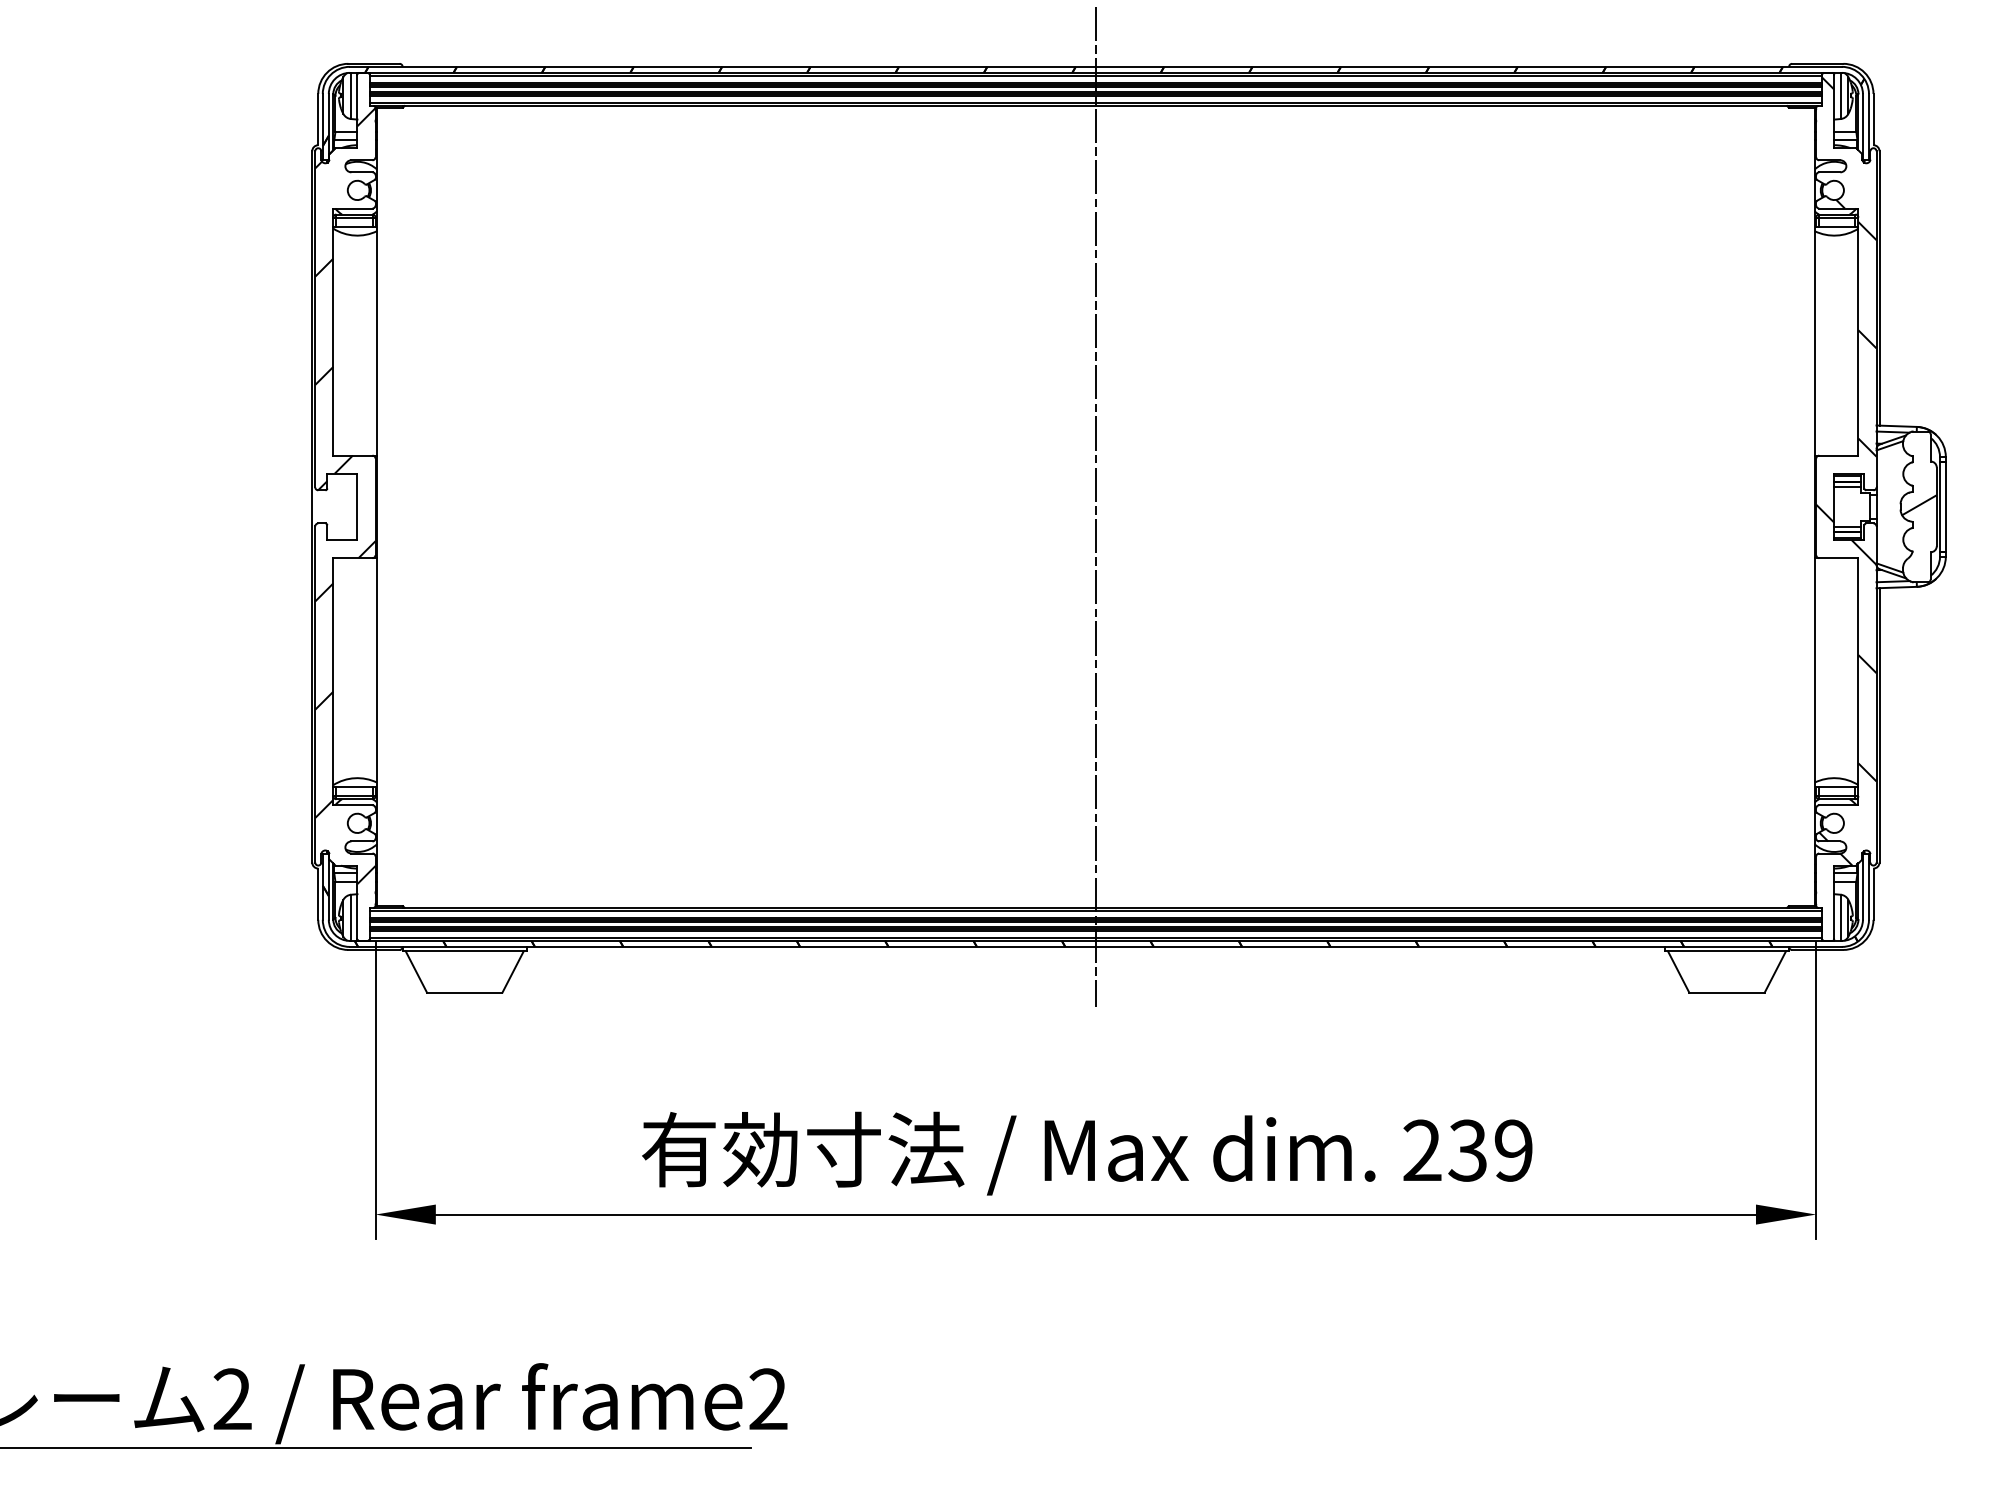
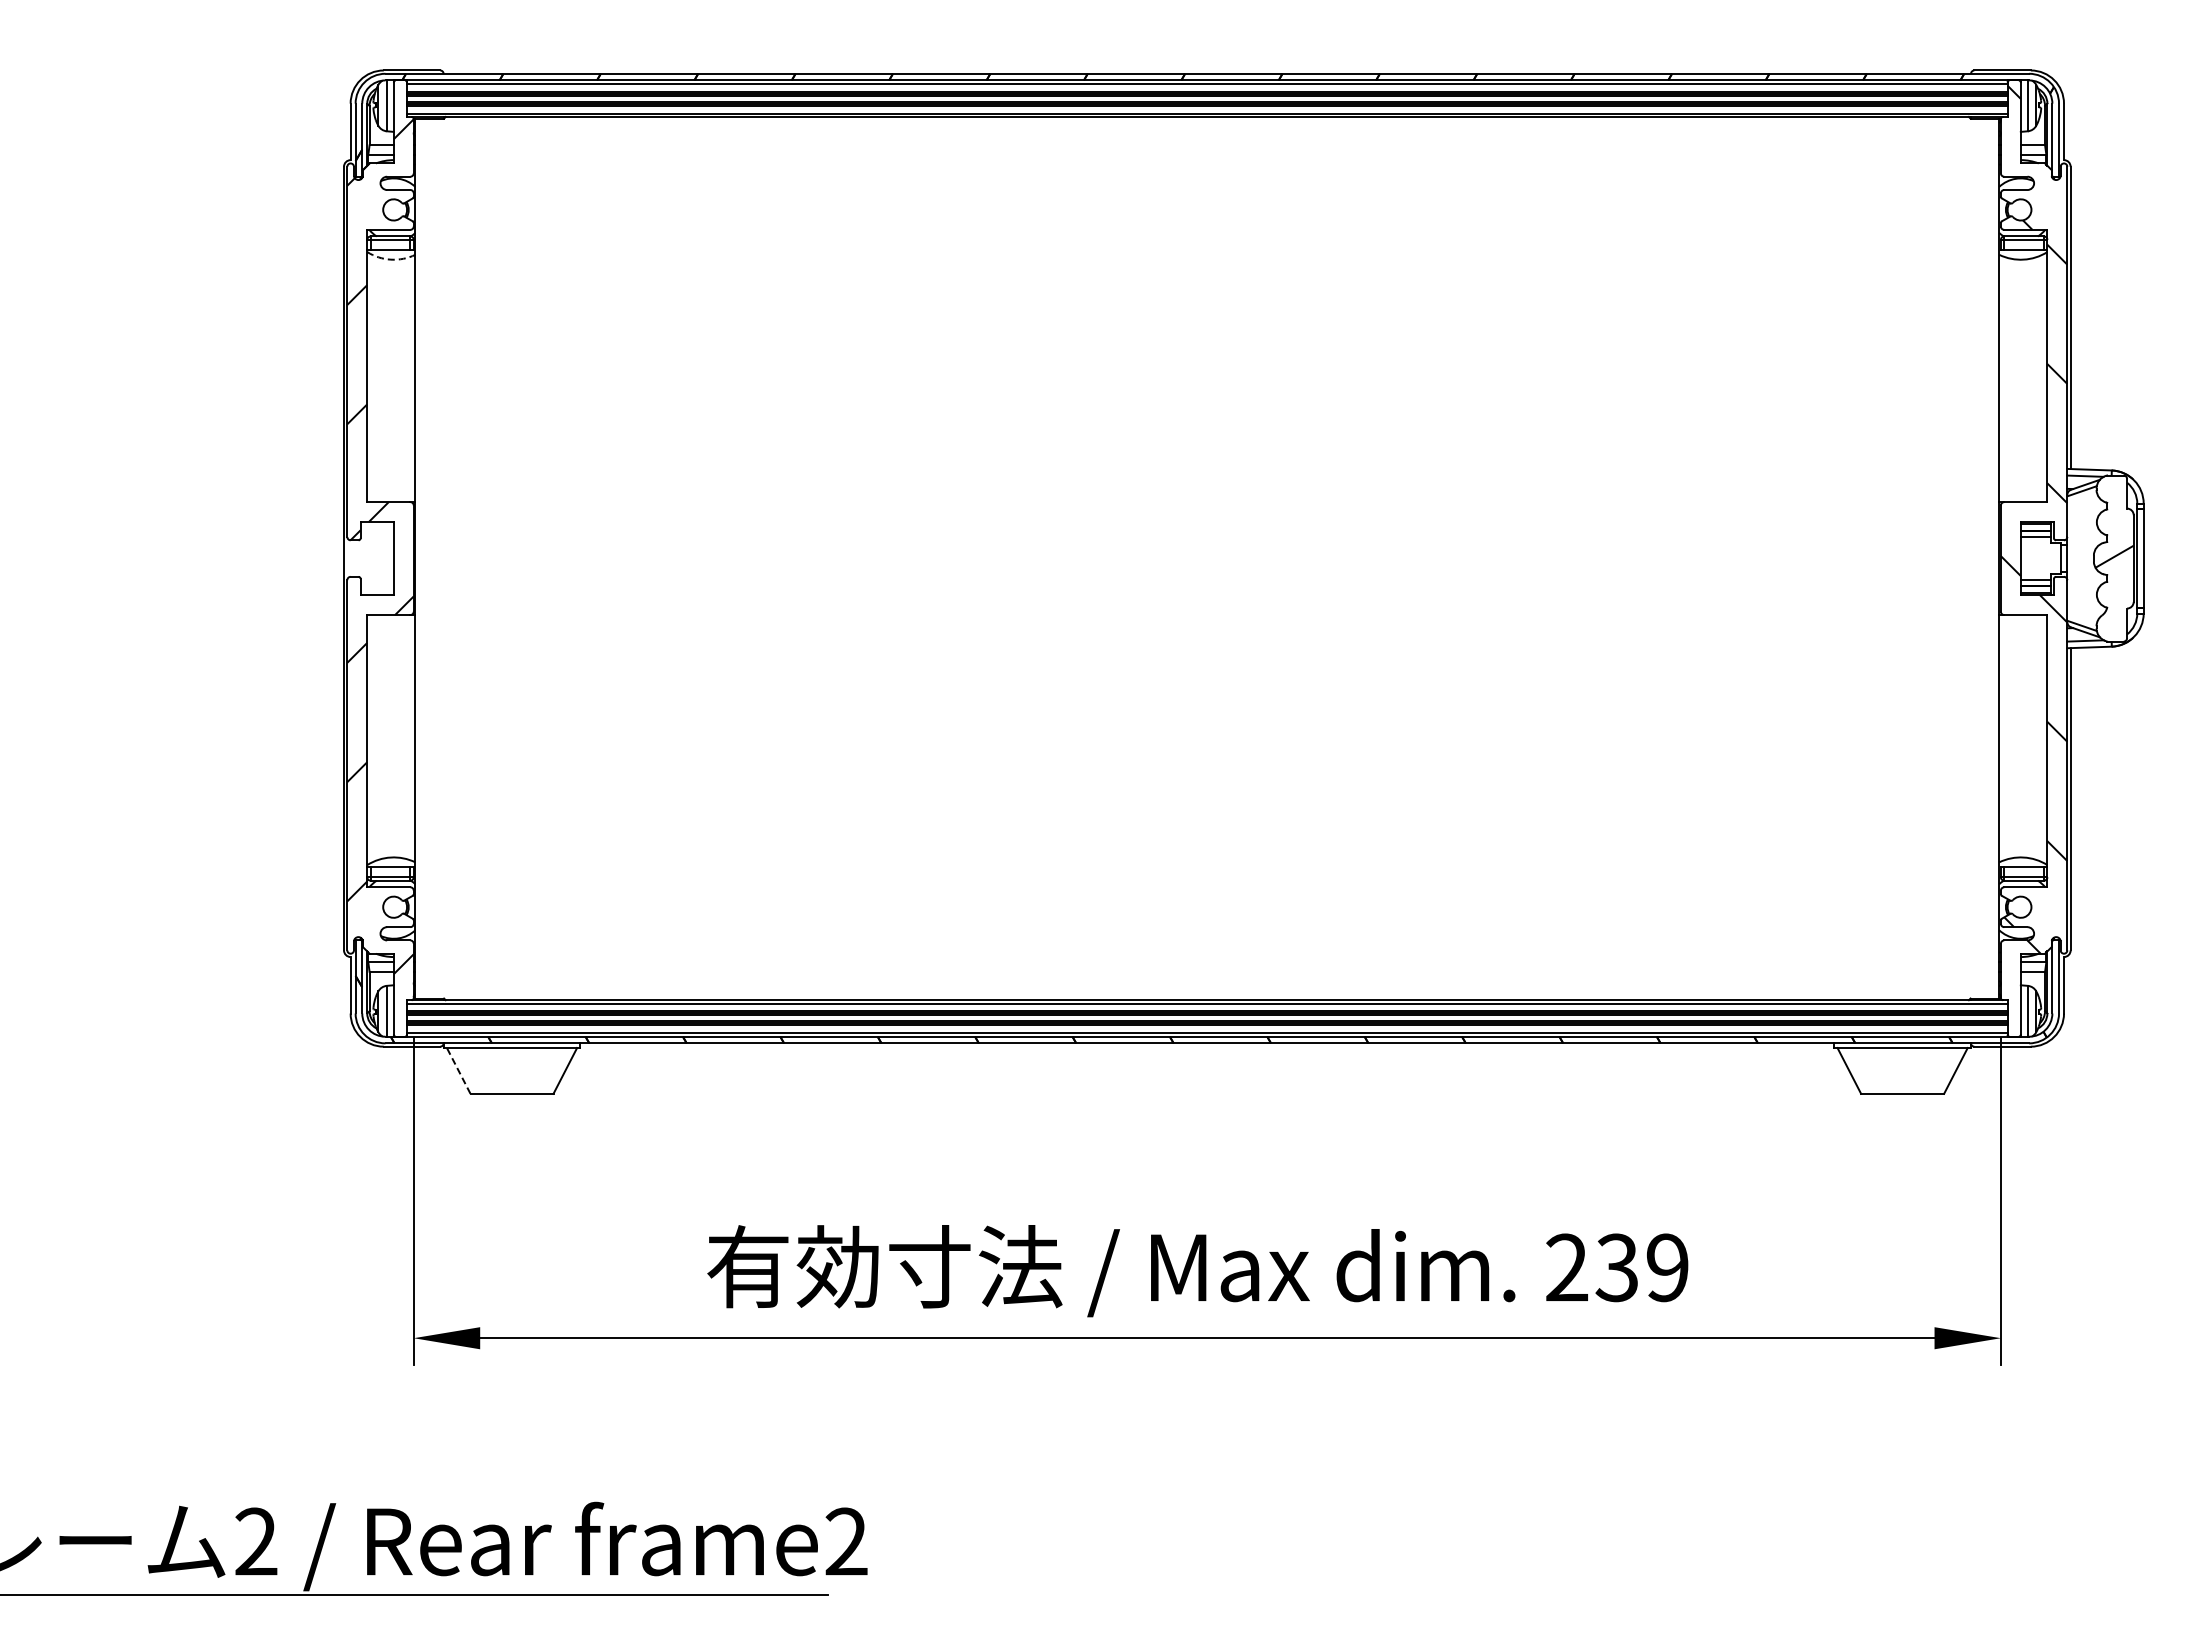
arc: (354, 235) -> (390, 259), solid -> dashed
line: (1096, 506) -> (1207, 558), removed
line: (416, 971) -> (458, 1070), solid -> dashed

